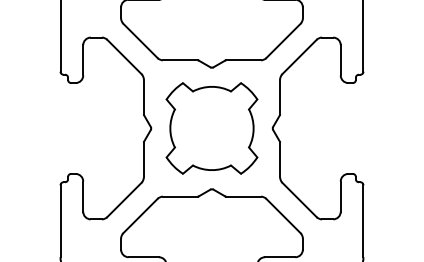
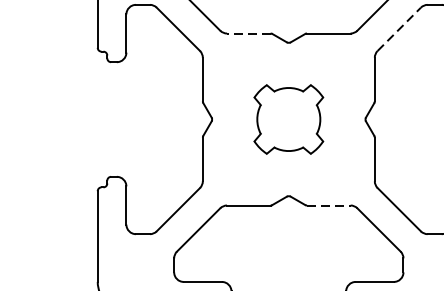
line: (299, 56) -> (399, 28), solid -> dashed
line: (179, 60) -> (247, 33), solid -> dashed
part: (211, 128) -> (288, 119), size x0.6
line: (244, 196) -> (329, 205), solid -> dashed

